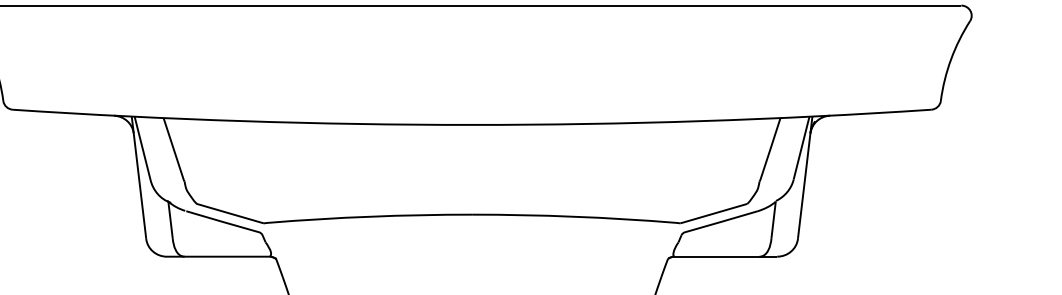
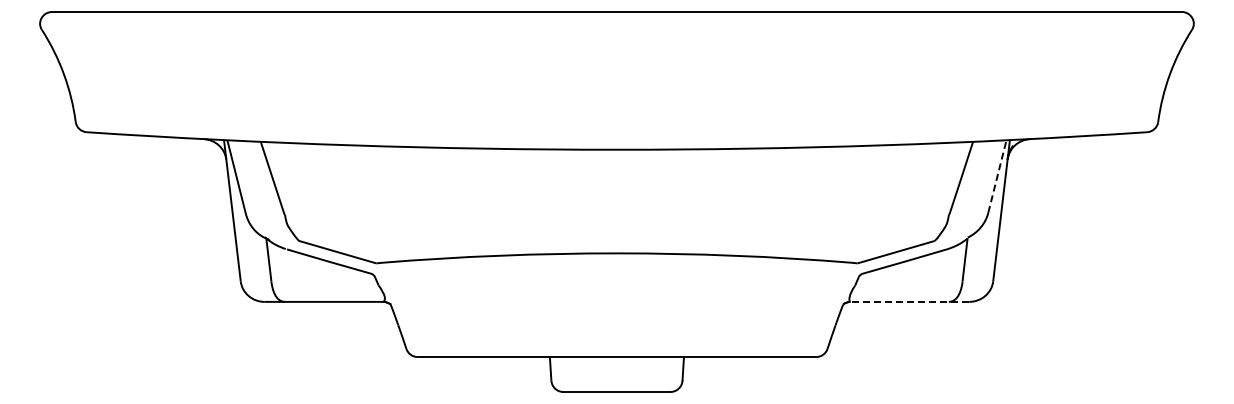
line: (801, 148) -> (997, 176), solid -> dashed
line: (725, 256) -> (909, 301), solid -> dashed

